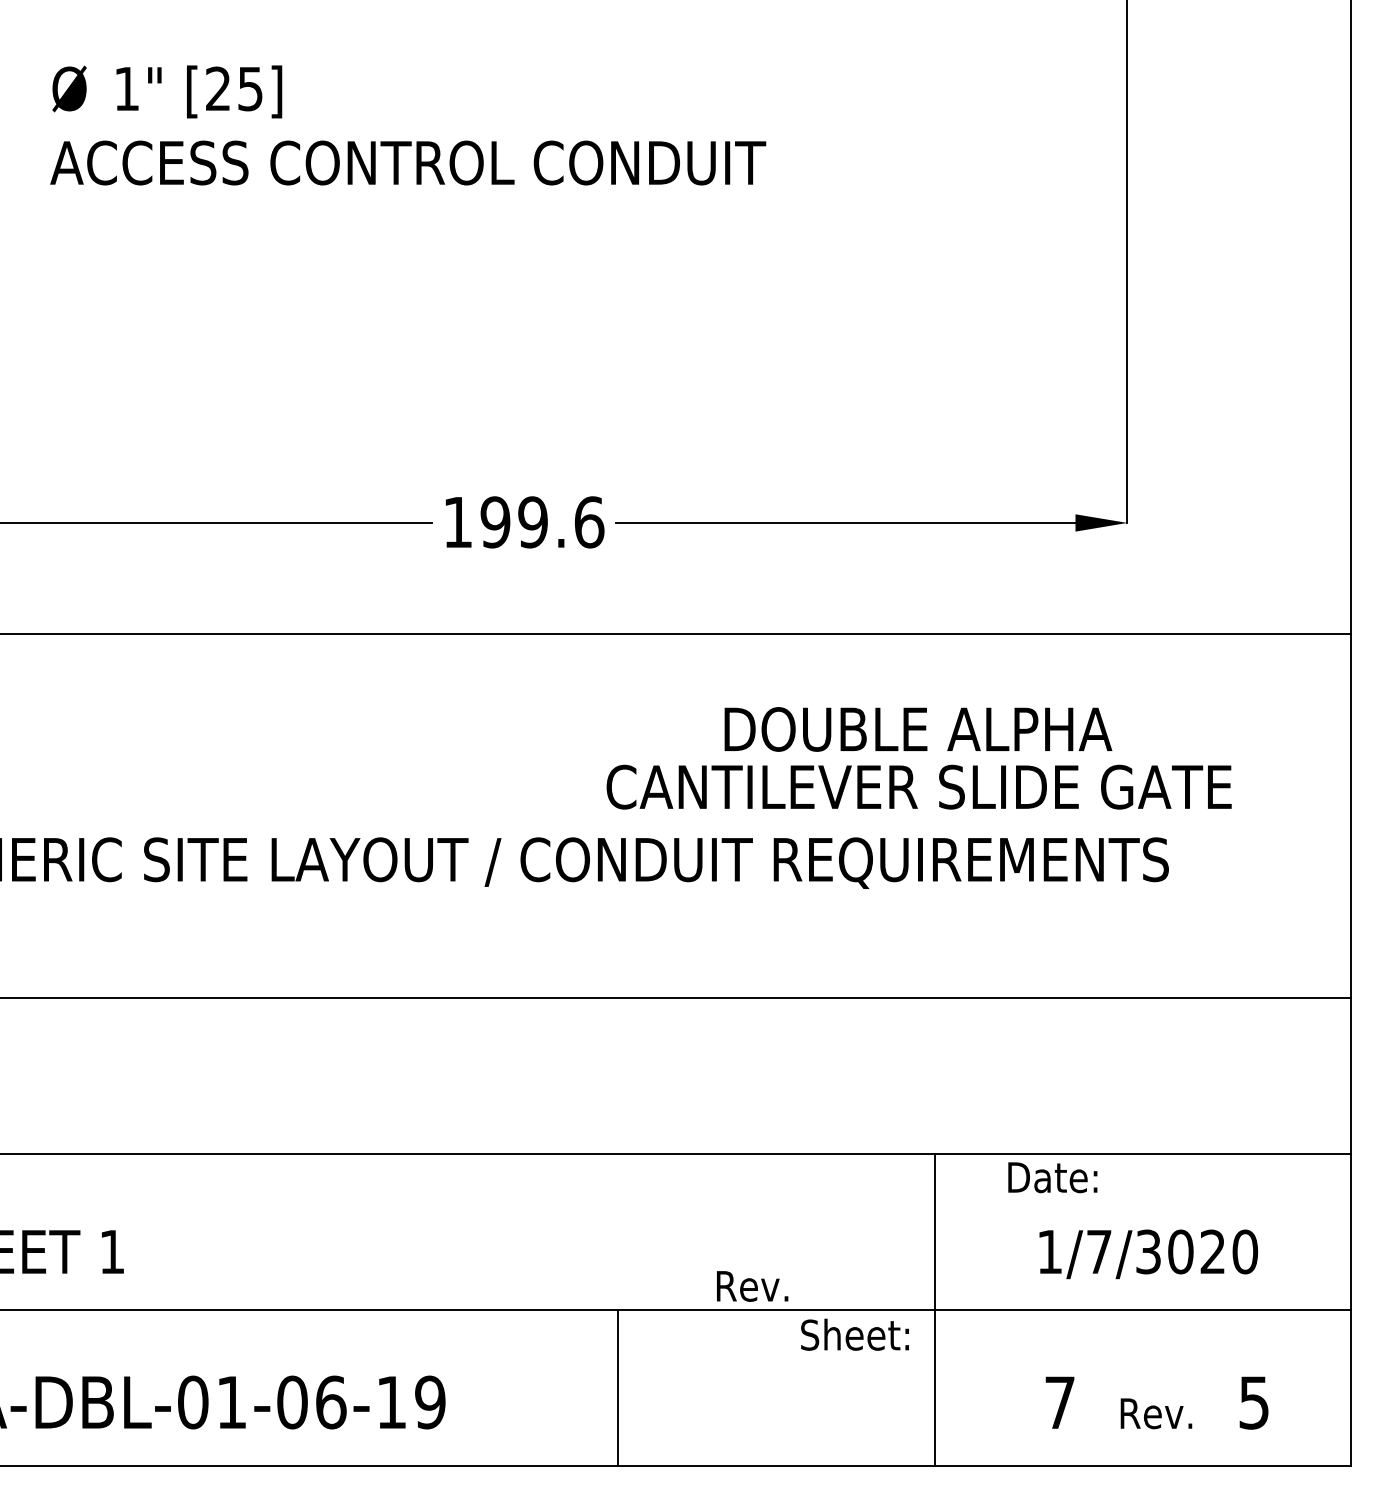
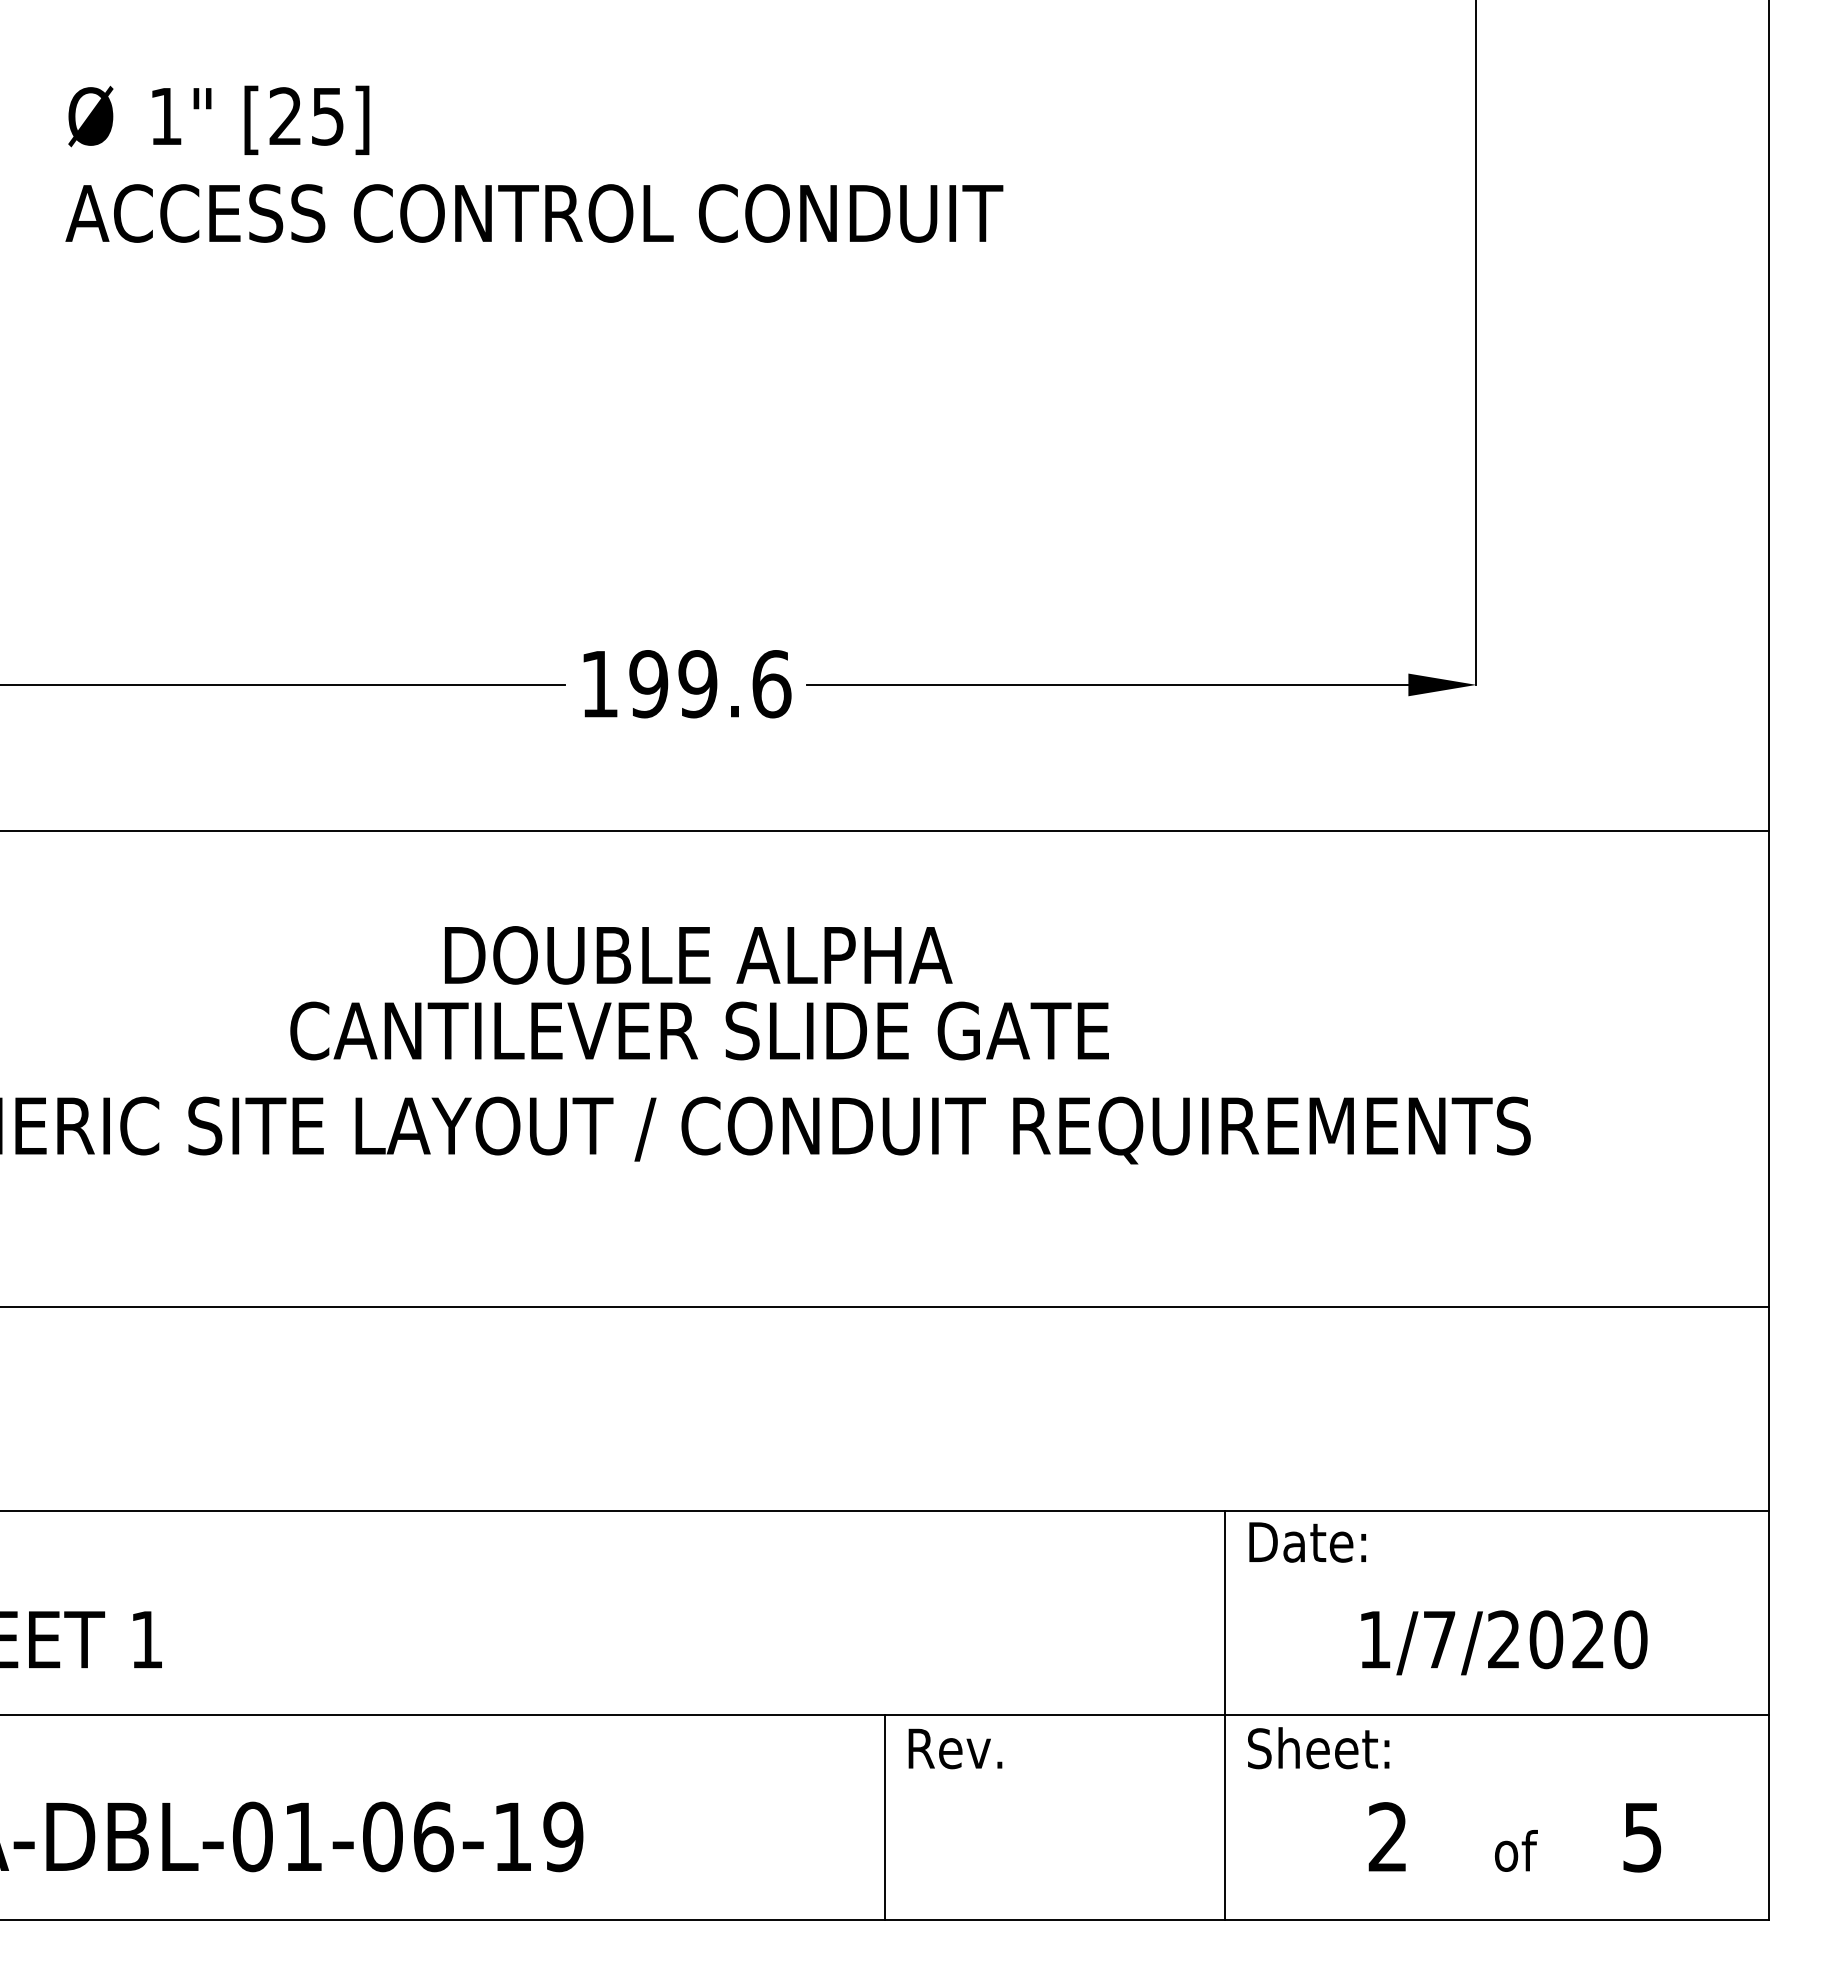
text: (919, 758) -> (699, 993), moved
text: (1052, 1177) -> (1307, 1542), moved
text: (1148, 1251) -> (1503, 1639), 1/7/3020 -> 1/7/2020
text: (752, 1286) -> (955, 1748), moved
text: (854, 1334) -> (1318, 1748), moved
line: (617, 1387) -> (884, 1817), moved
text: (1059, 1402) -> (1387, 1836), 7 -> 2
text: (1156, 1412) -> (1514, 1850), Rev. -> of

